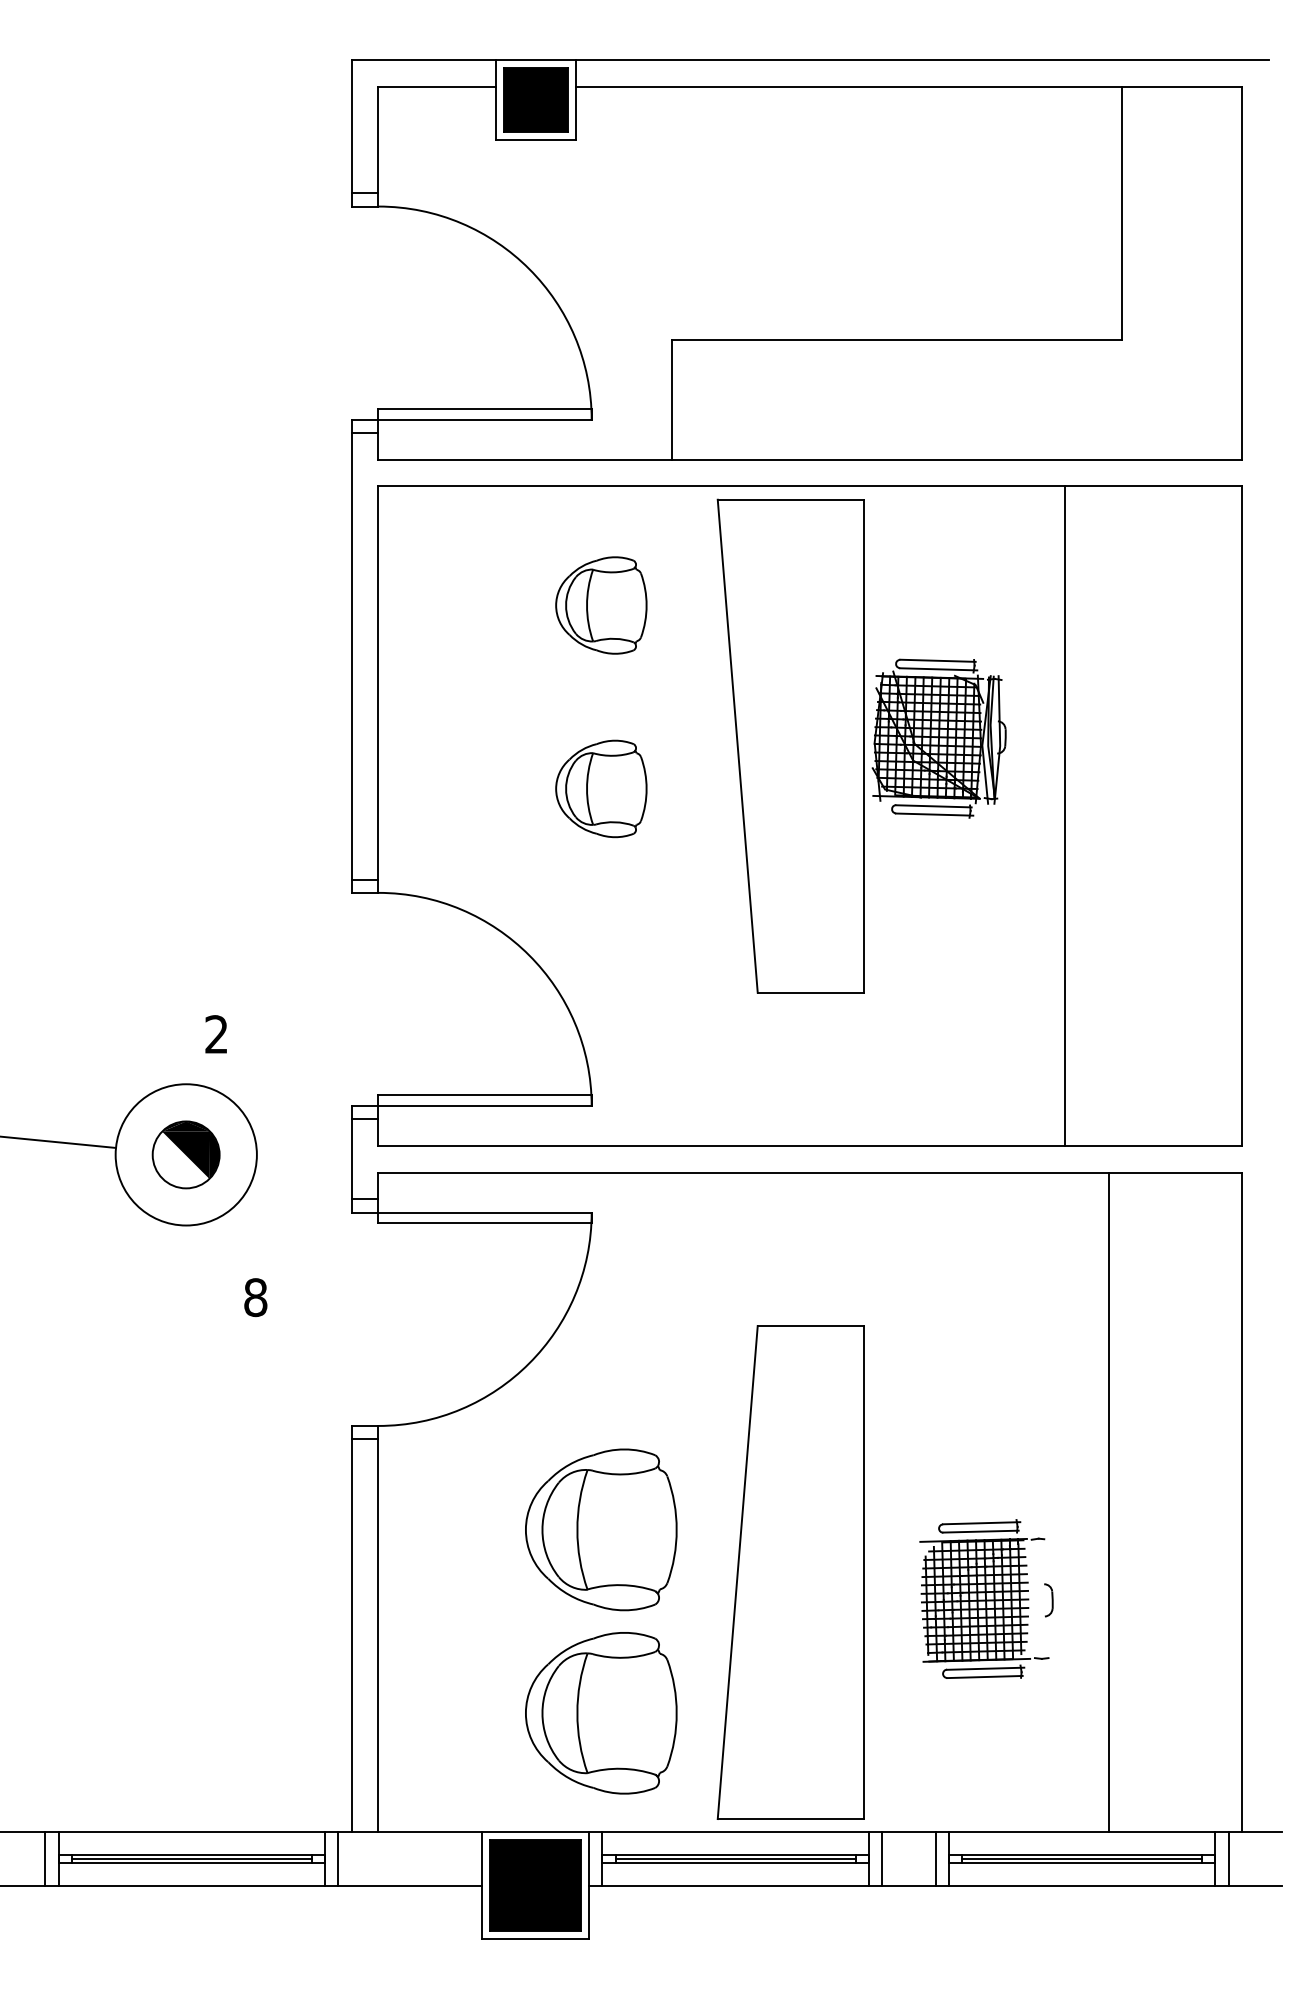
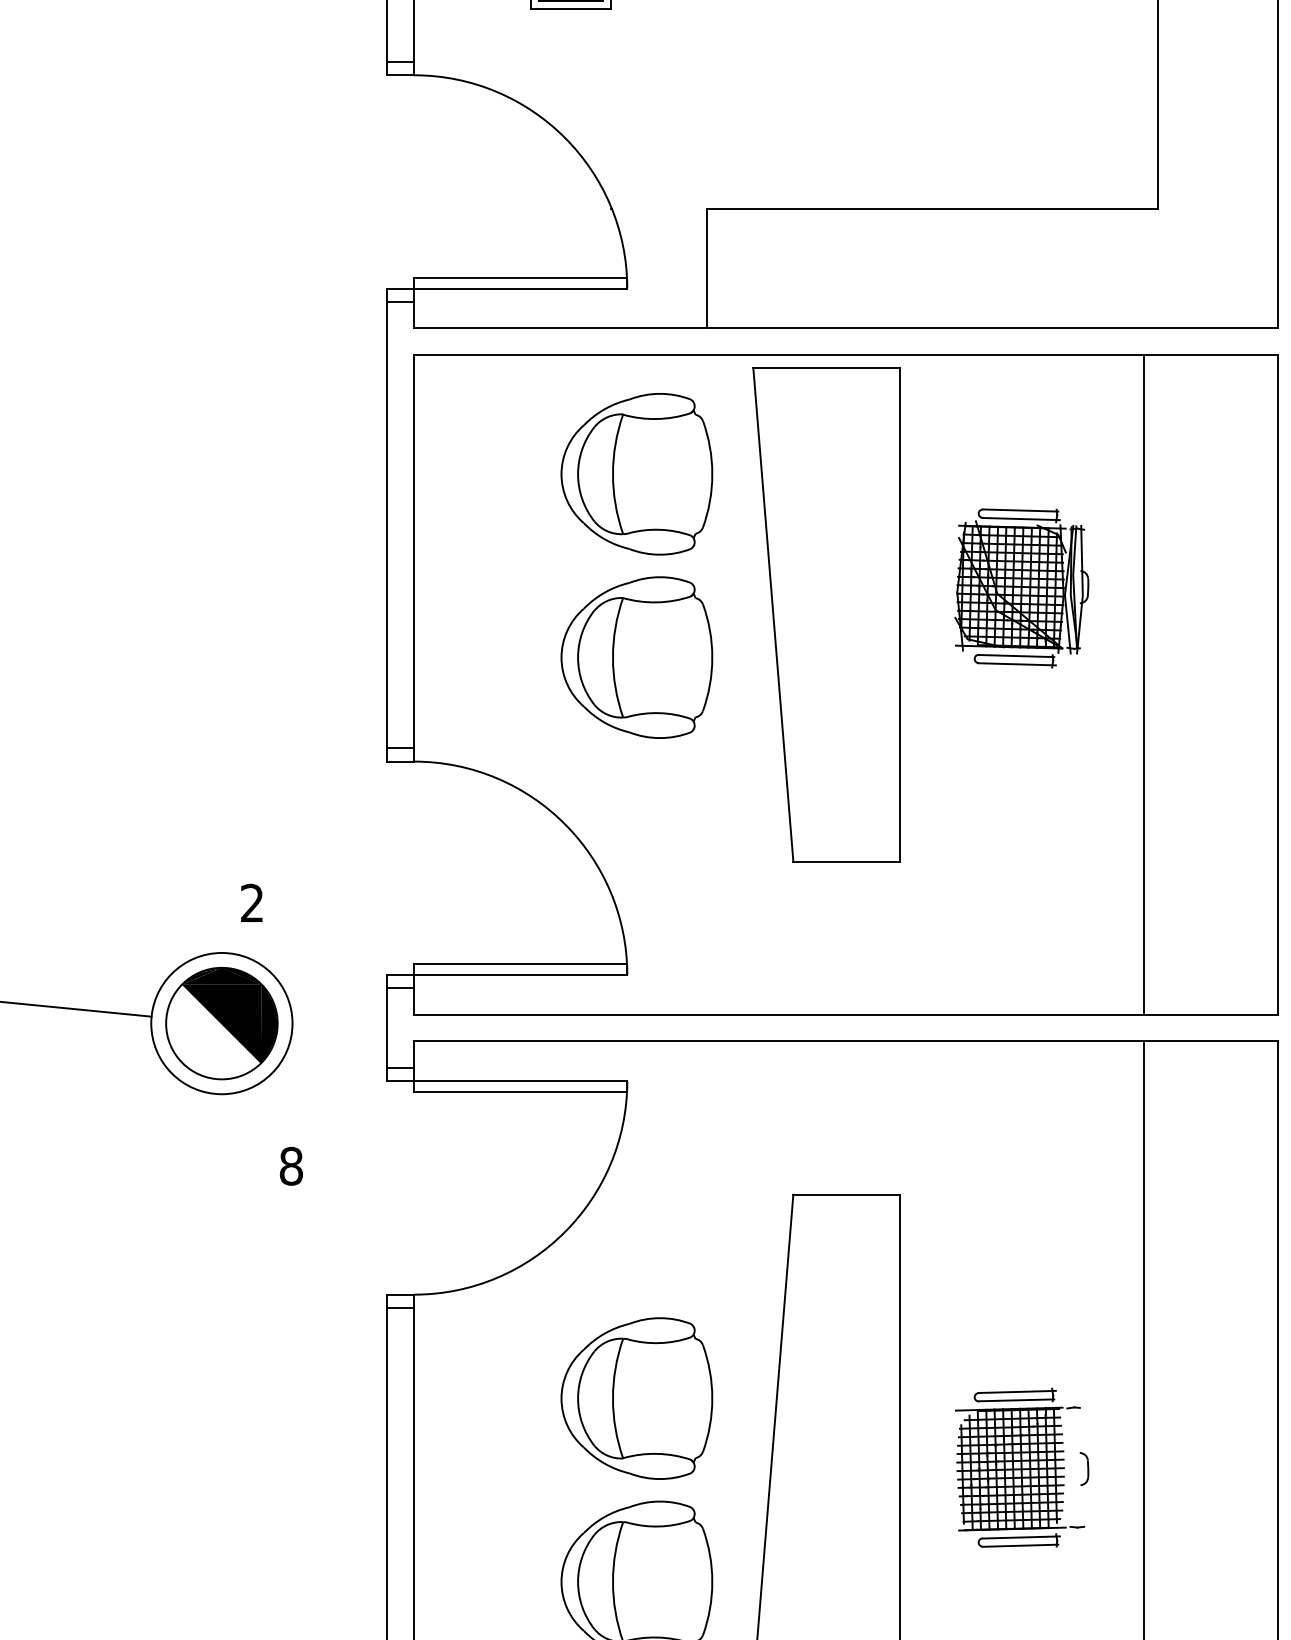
part: (601, 605) -> (637, 474), size x1.67
part: (938, 738) -> (1021, 588), moved
part: (601, 788) -> (637, 657), size x1.67
line: (1064, 816) -> (1144, 685), moved
part: (185, 1154) -> (221, 1023), size x1.67

